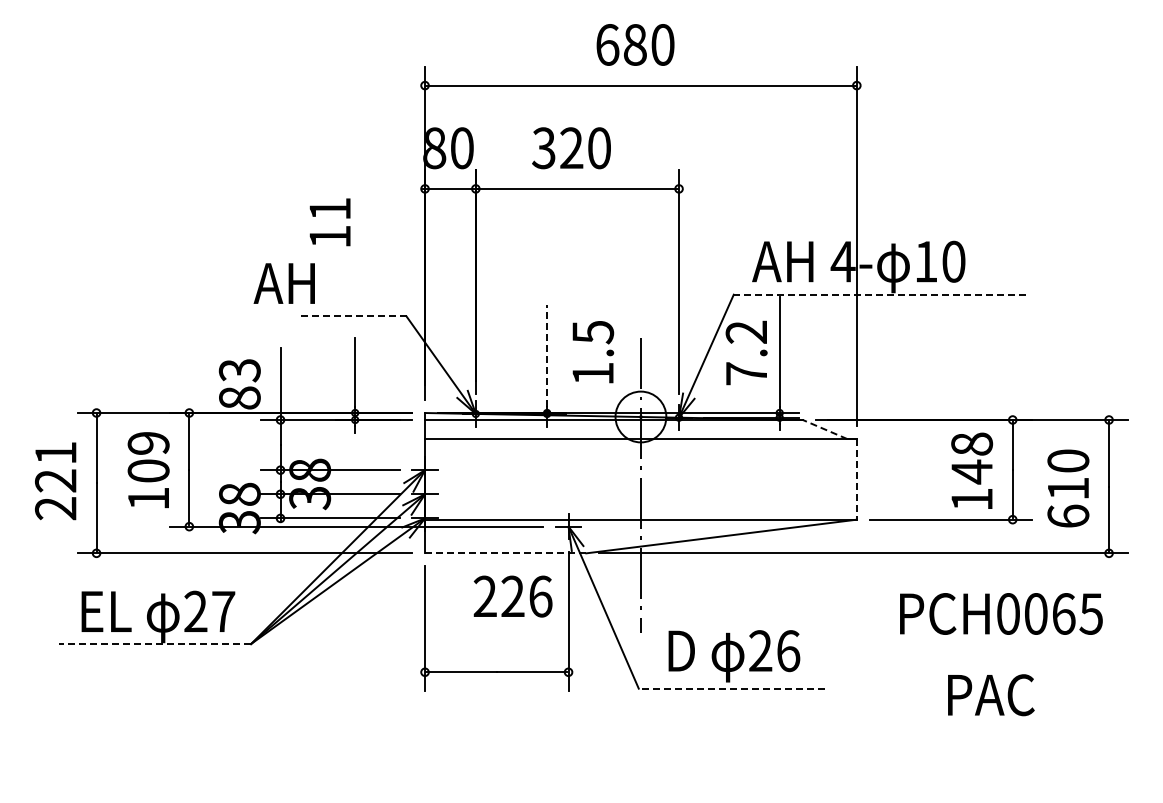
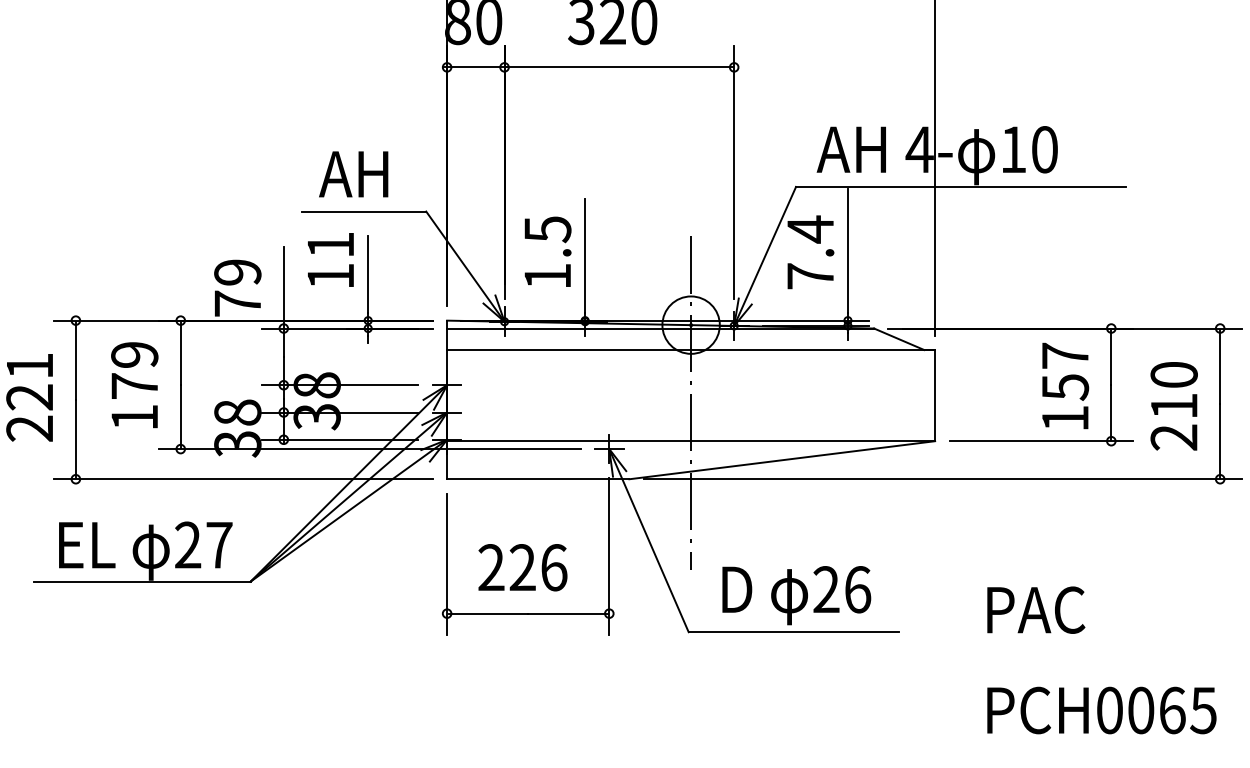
text: (329, 222) -> (330, 260), moved
text: (283, 283) -> (352, 174), moved
line: (879, 294) -> (960, 186), dashed -> solid
line: (351, 316) -> (364, 211), dashed -> solid
text: (745, 331) -> (809, 228), 7.2 -> 7.4
text: (593, 352) -> (548, 252), moved
line: (547, 355) -> (585, 255), dashed -> solid
text: (239, 384) -> (237, 288), 83 -> 79
line: (824, 429) -> (898, 339), dashed -> solid
text: (972, 458) -> (1065, 372), 148 -> 157
text: (148, 470) -> (134, 385), 109 -> 179
line: (856, 479) -> (934, 395), dashed -> solid
text: (1068, 515) -> (1174, 436), 610 -> 210
line: (505, 553) -> (538, 479), dashed -> solid
text: (512, 596) -> (522, 567), moved
text: (1001, 613) -> (1102, 709), moved
line: (154, 644) -> (141, 582), dashed -> solid
line: (731, 688) -> (793, 631), dashed -> solid
text: (991, 695) -> (1036, 610), moved

